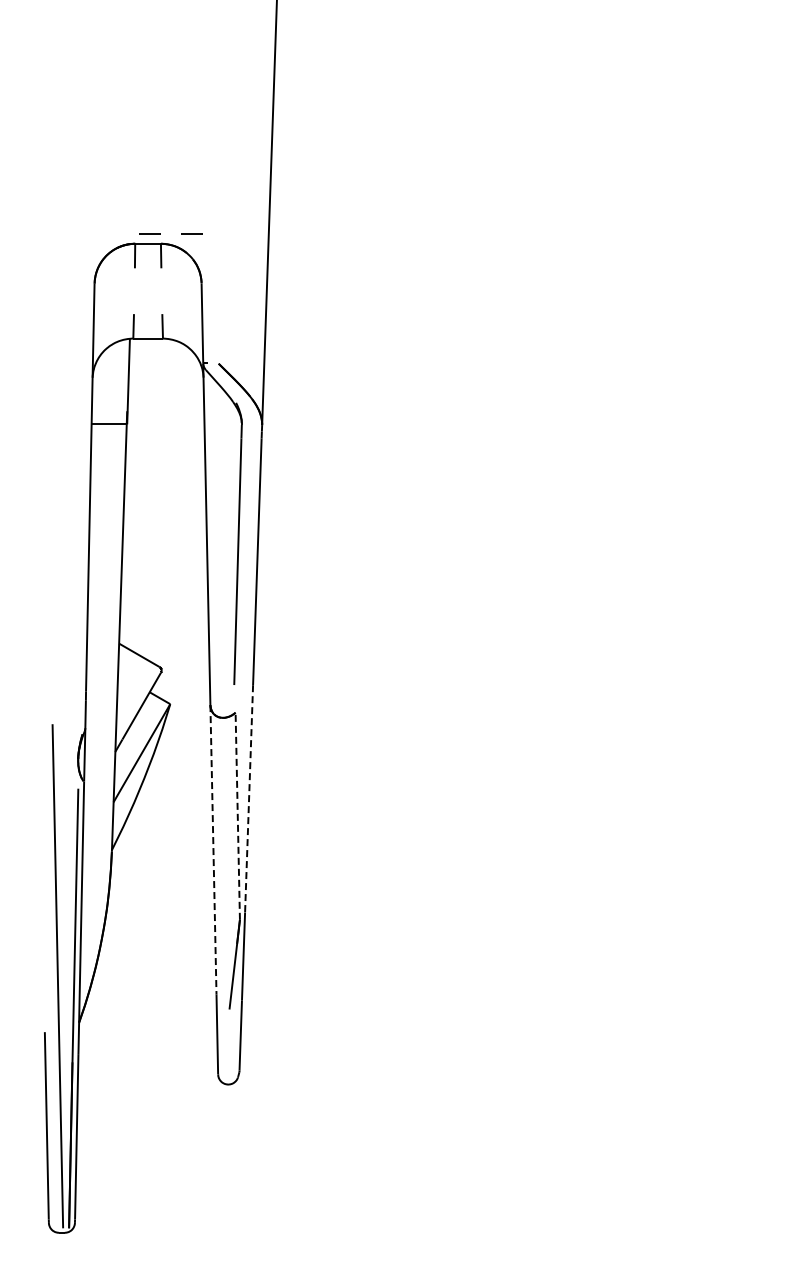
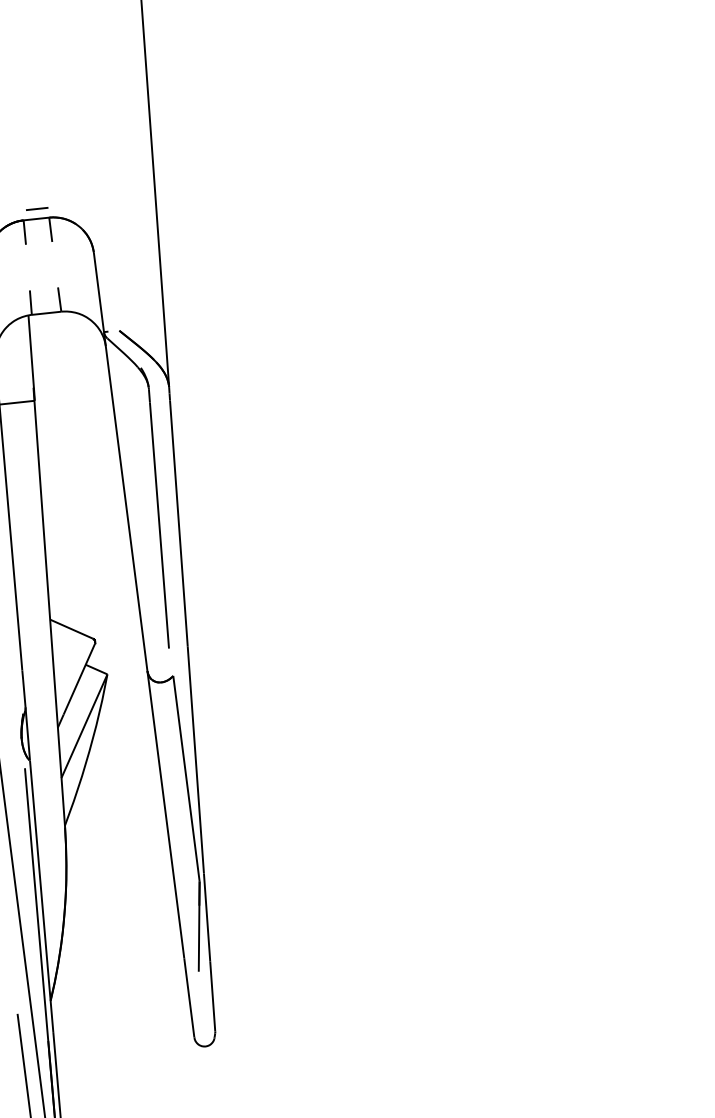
line: (191, 233) -> (78, 204), removed
line: (249, 798) -> (196, 759), dashed -> solid
line: (237, 816) -> (186, 778), dashed -> solid
line: (213, 849) -> (165, 814), dashed -> solid

